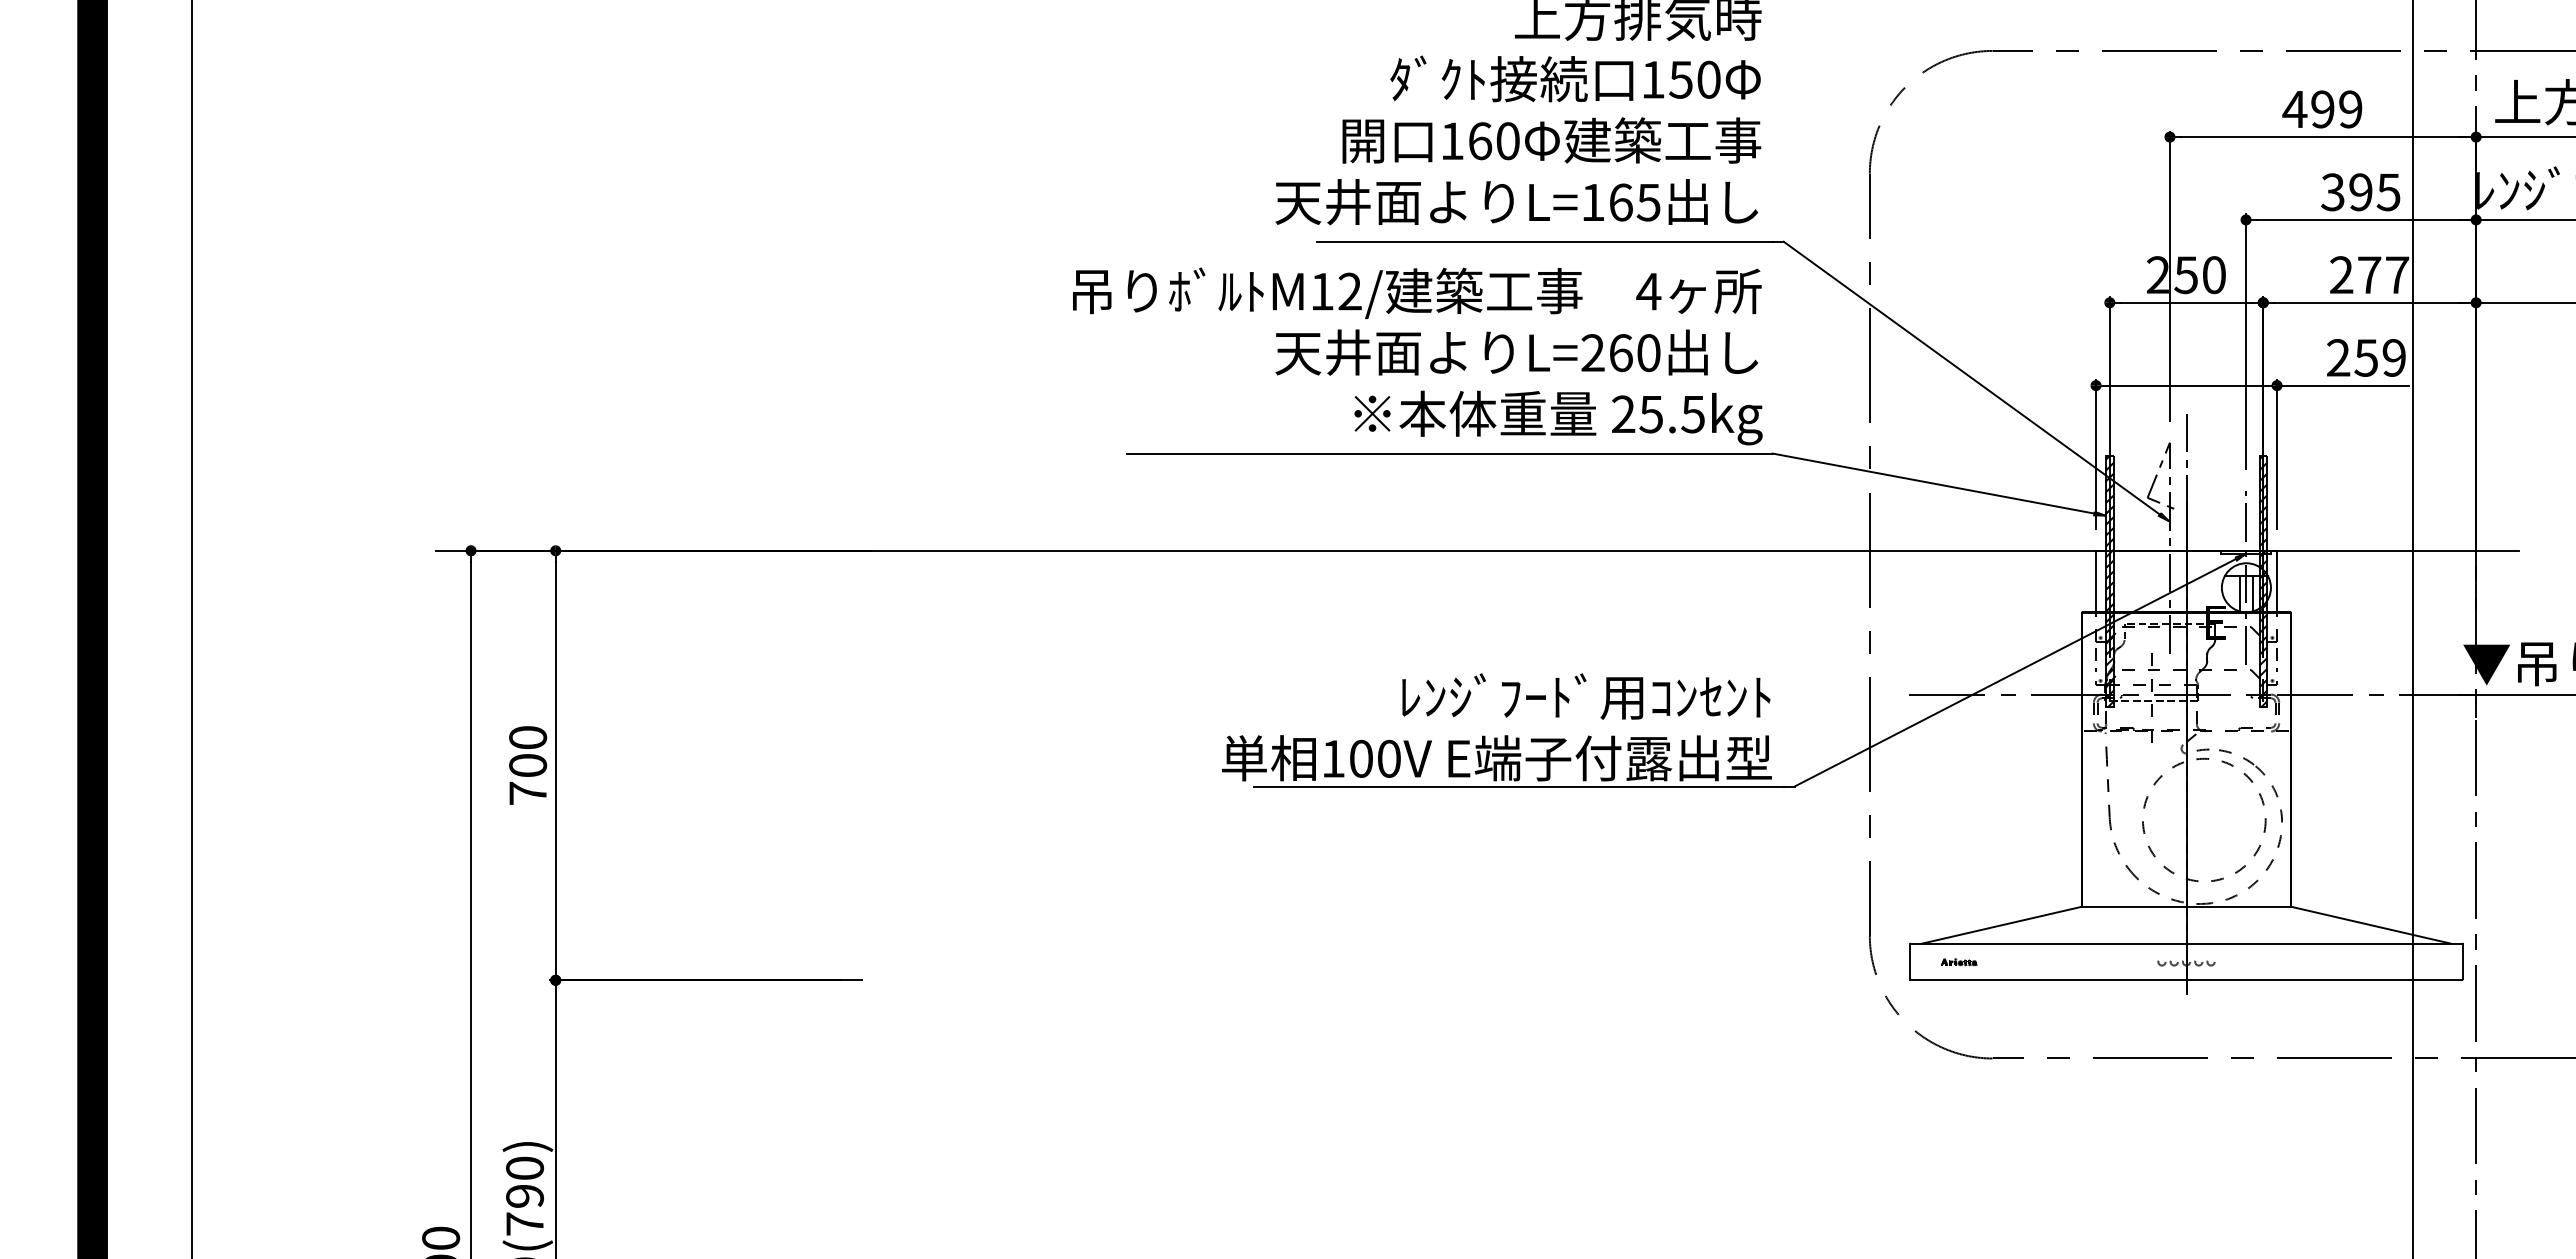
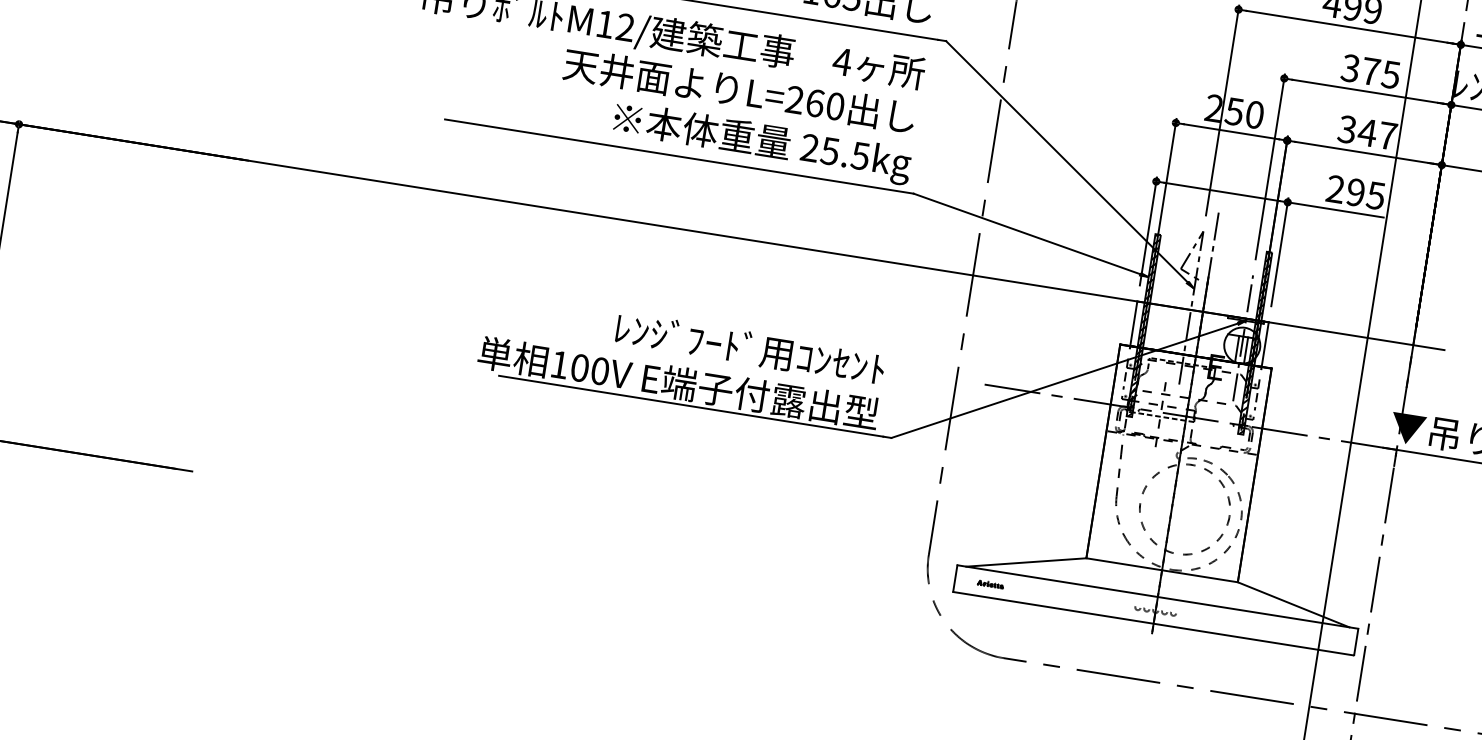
text: (2360, 192) -> (1370, 71), 395 -> 375
text: (2355, 275) -> (1357, 131), 277 -> 347
text: (2379, 357) -> (1365, 193), 259 -> 295

